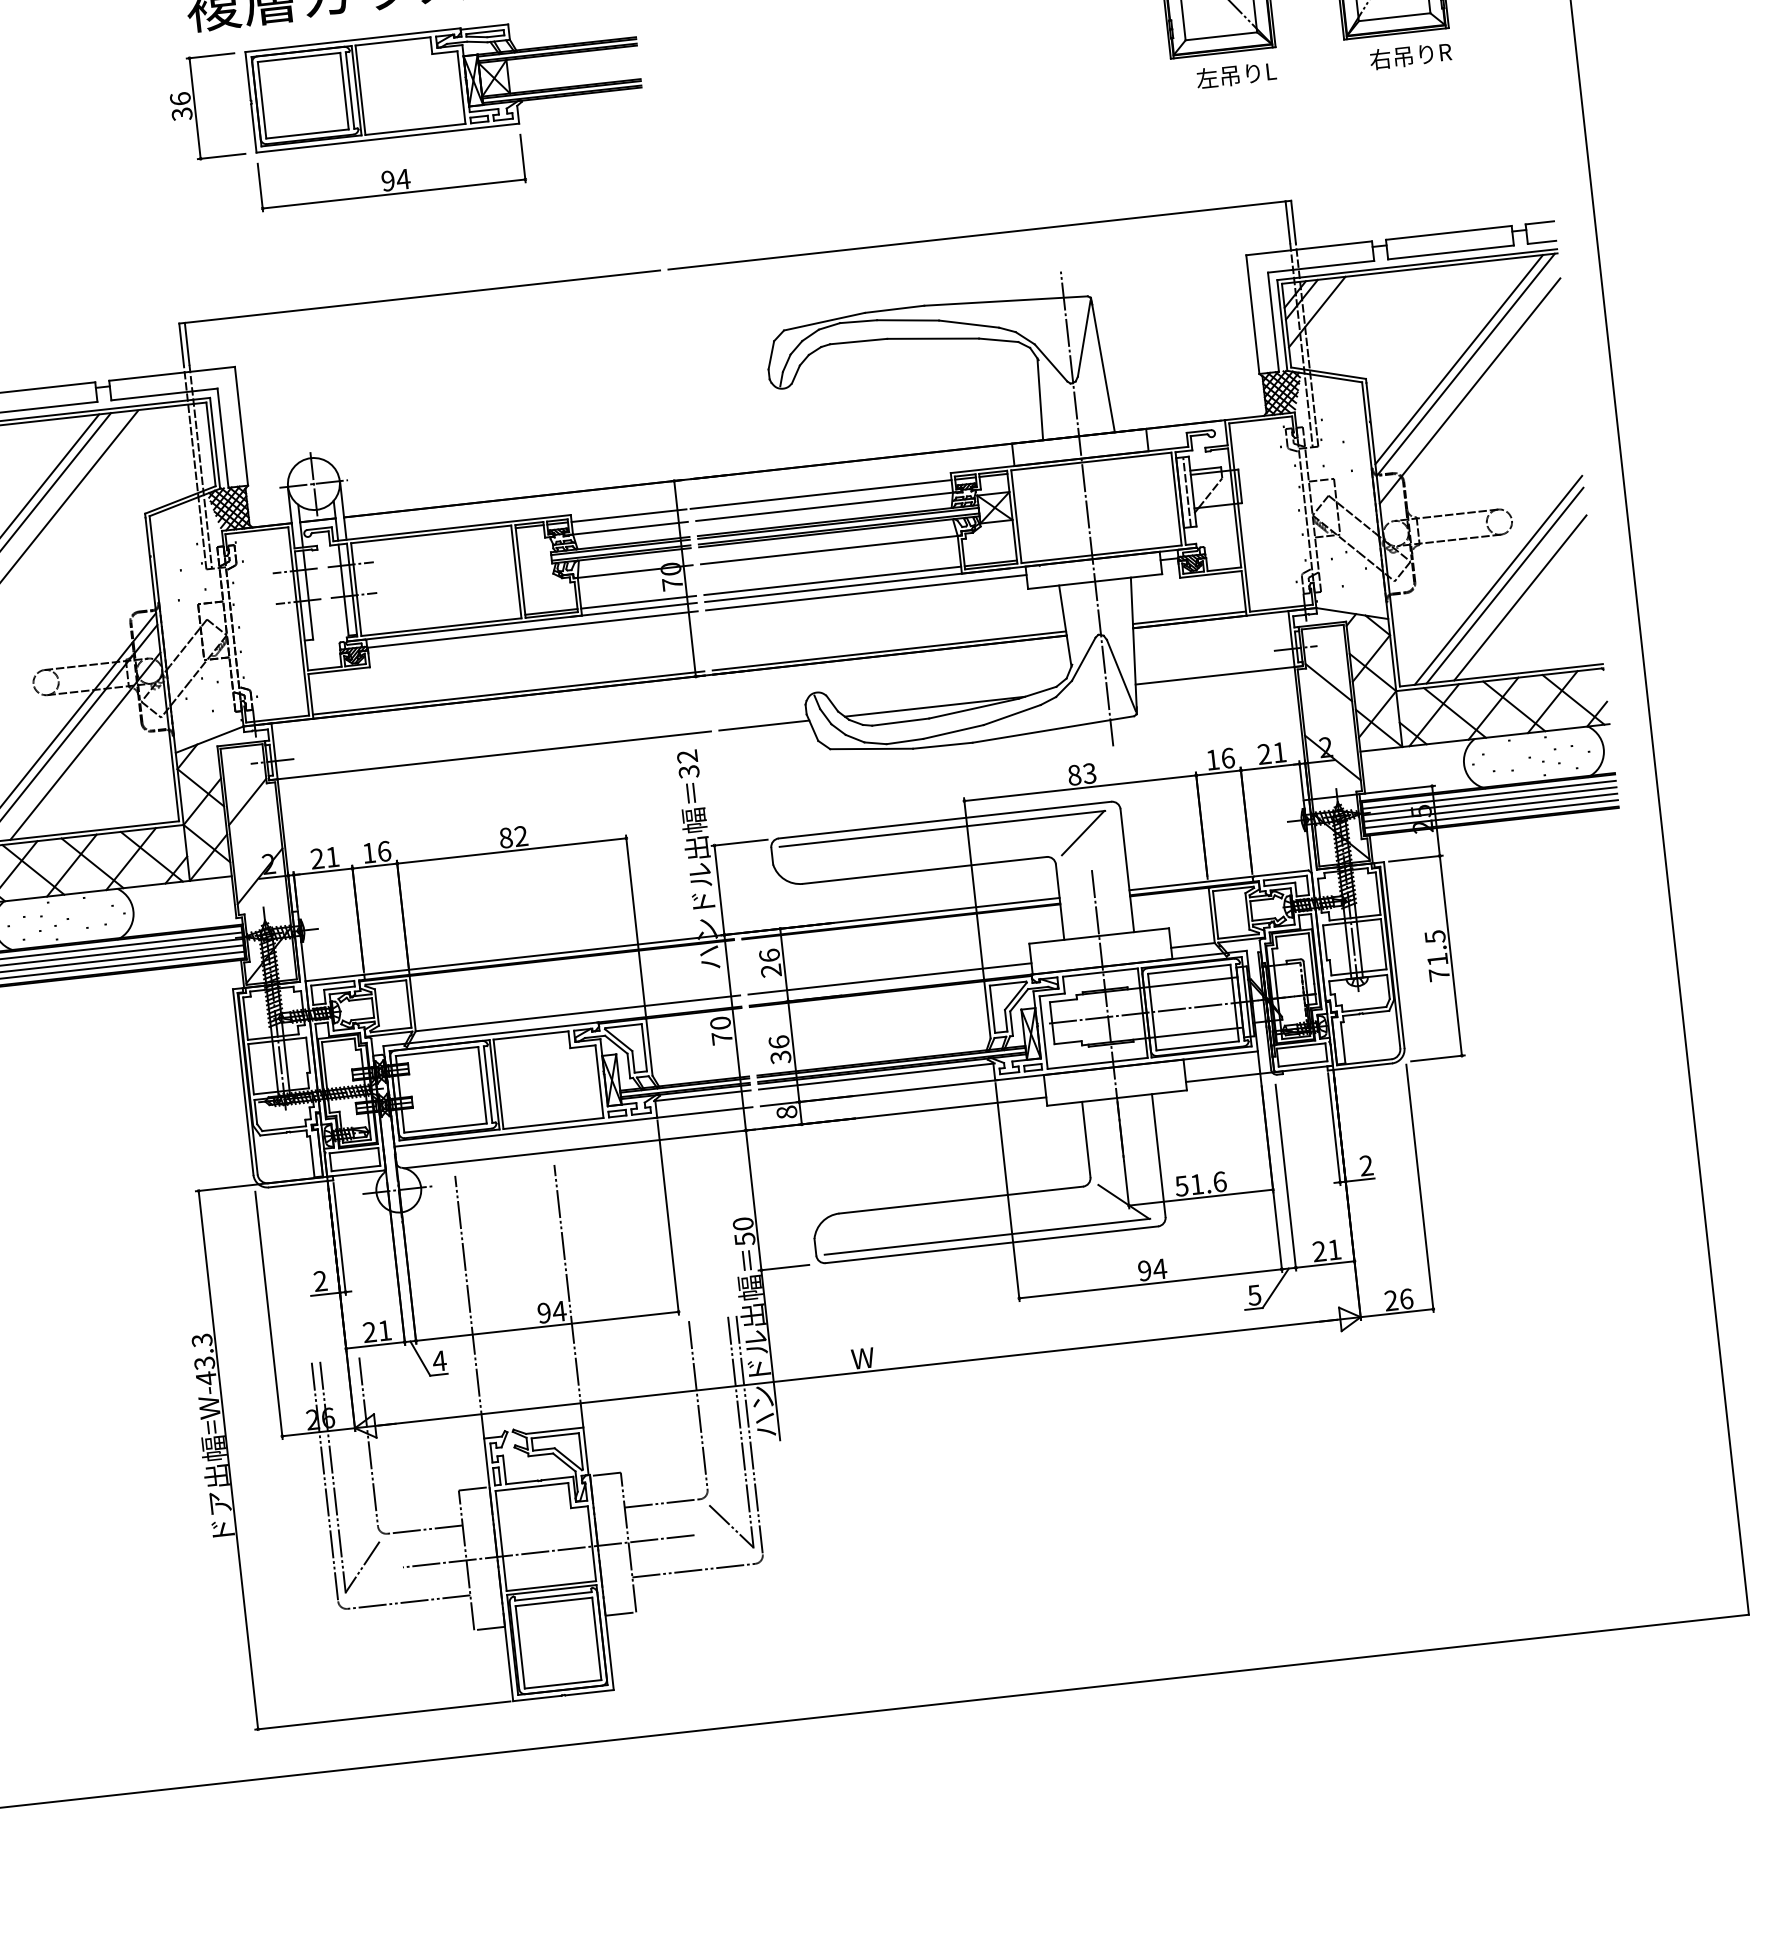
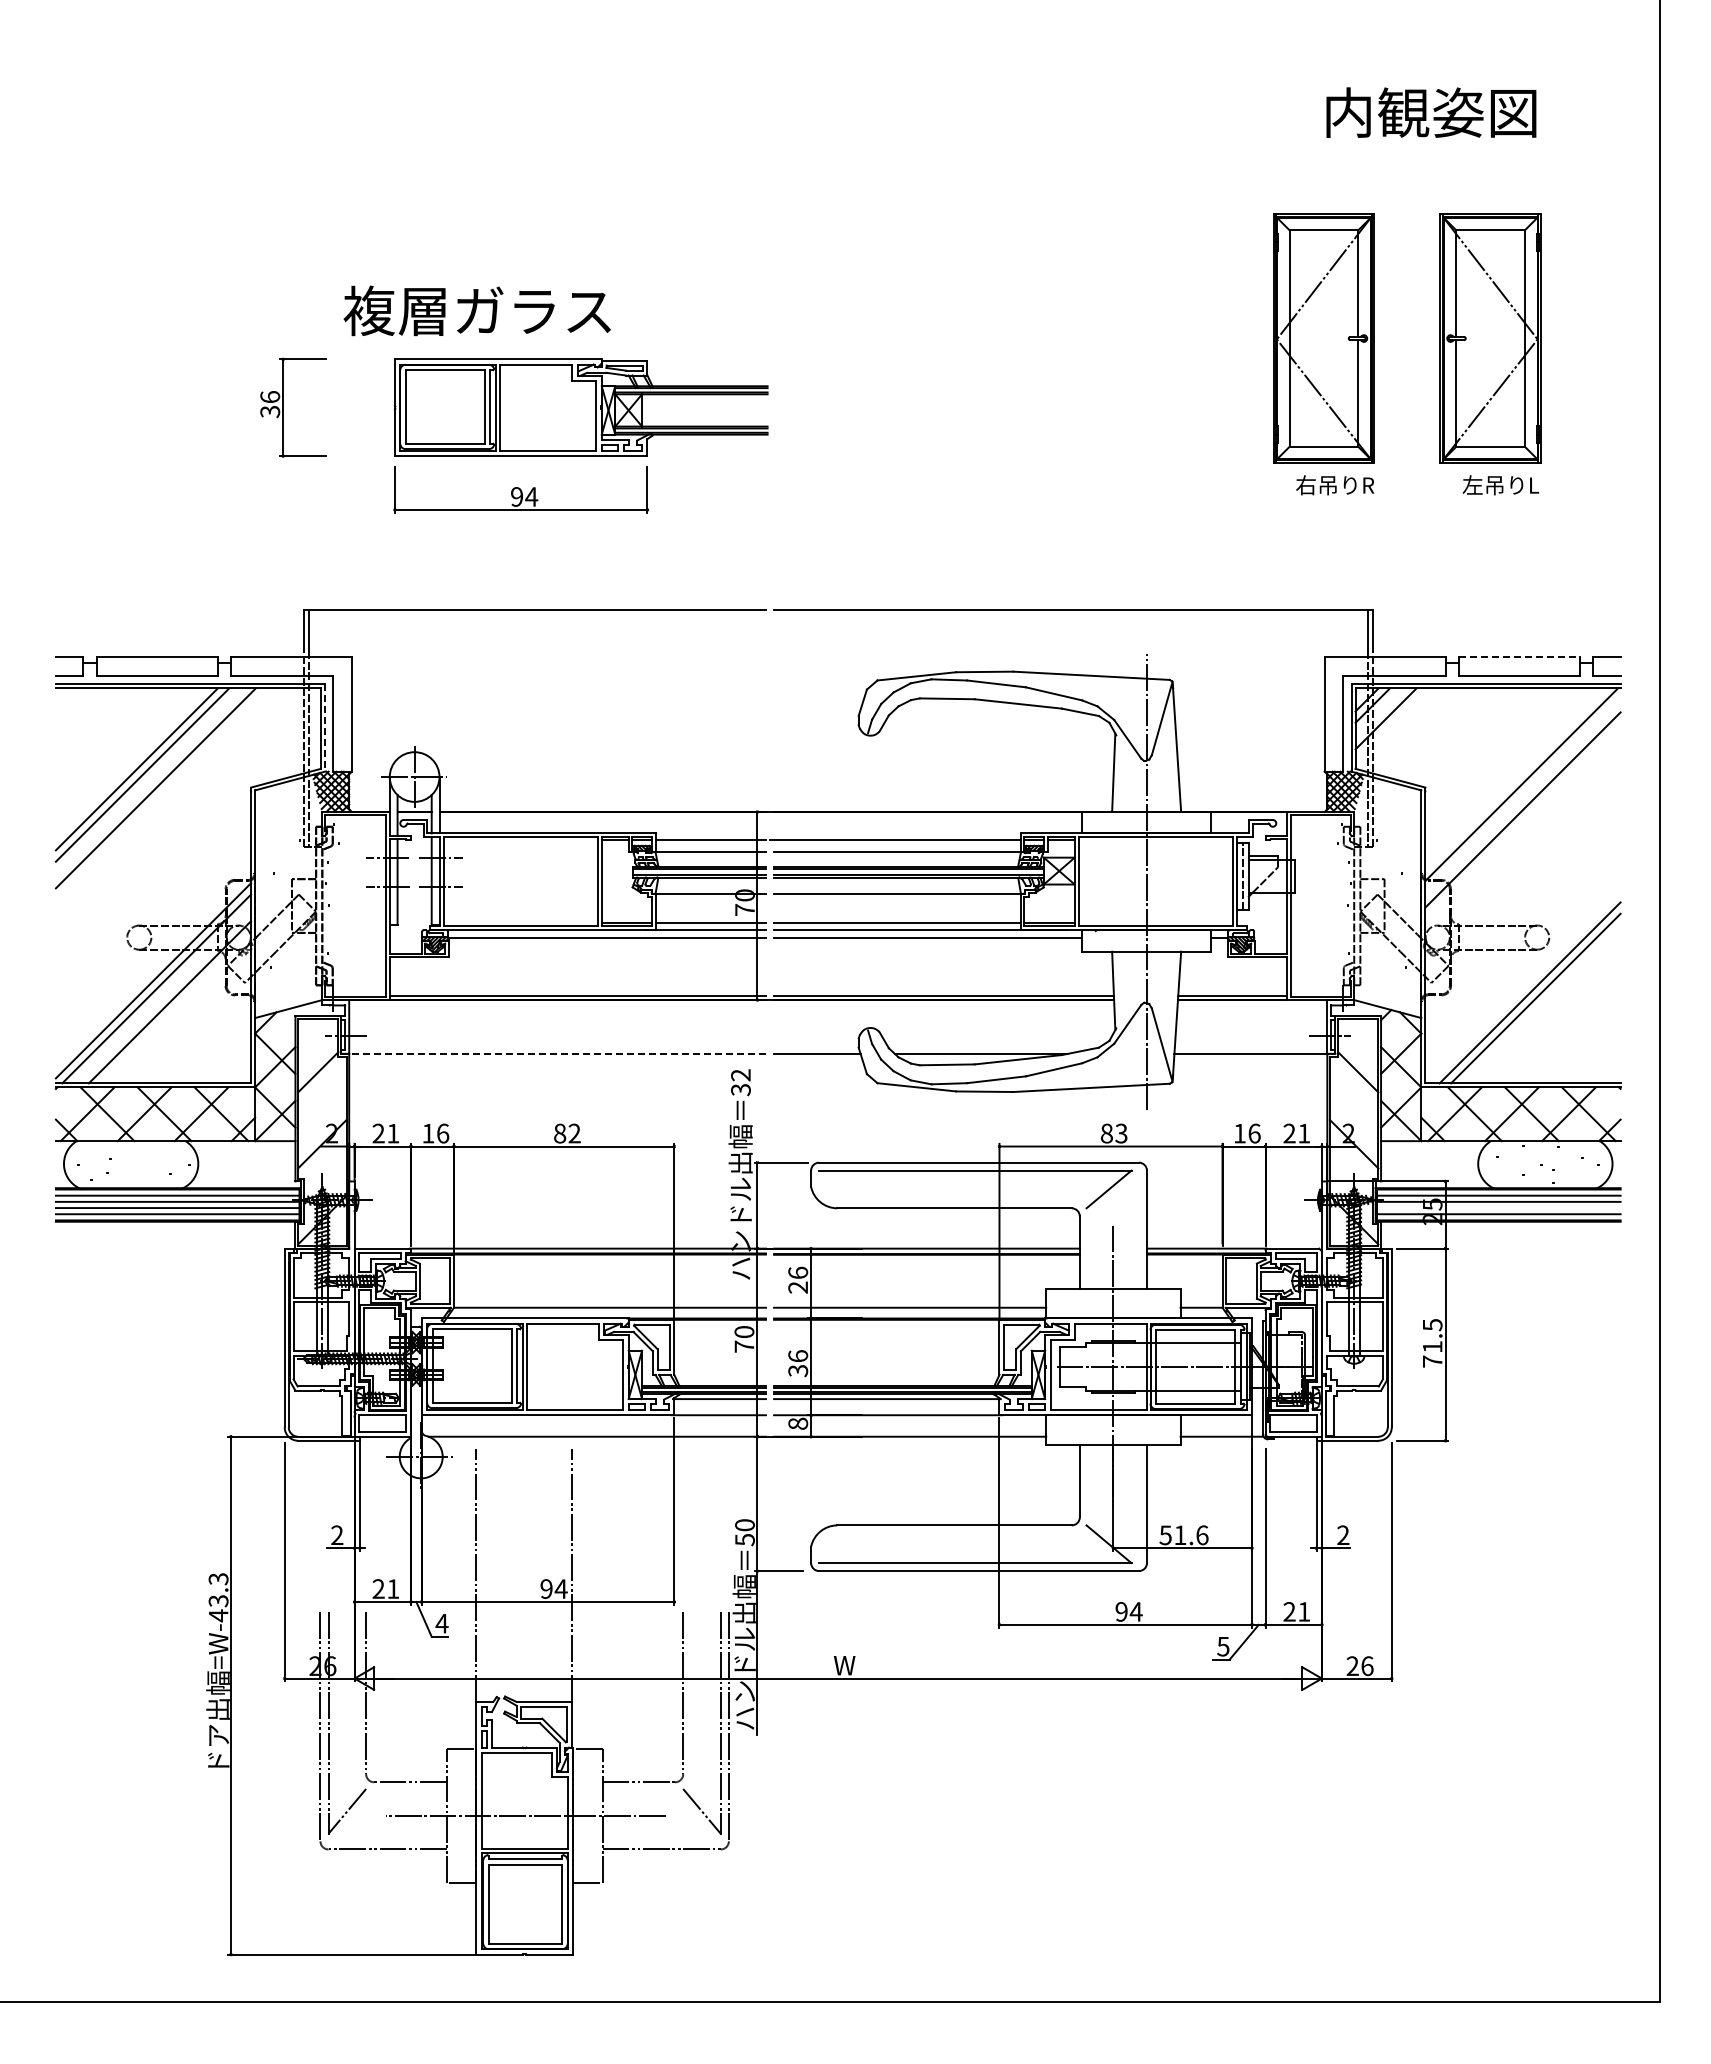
text: (1410, 56) -> (1501, 485), 右吊りR -> 左吊りL
text: (1237, 75) -> (1335, 485), 左吊りL -> 右吊りR
part: (195, 108) -> (283, 407), moved
line: (1448, 232) -> (1519, 657), solid -> dashed
line: (1458, 359) -> (1515, 778), removed
line: (215, 443) -> (325, 728), solid -> dashed
line: (1519, 597) -> (1548, 1011), removed
line: (494, 755) -> (557, 1053), solid -> dashed
line: (1490, 808) -> (1498, 1208), removed

